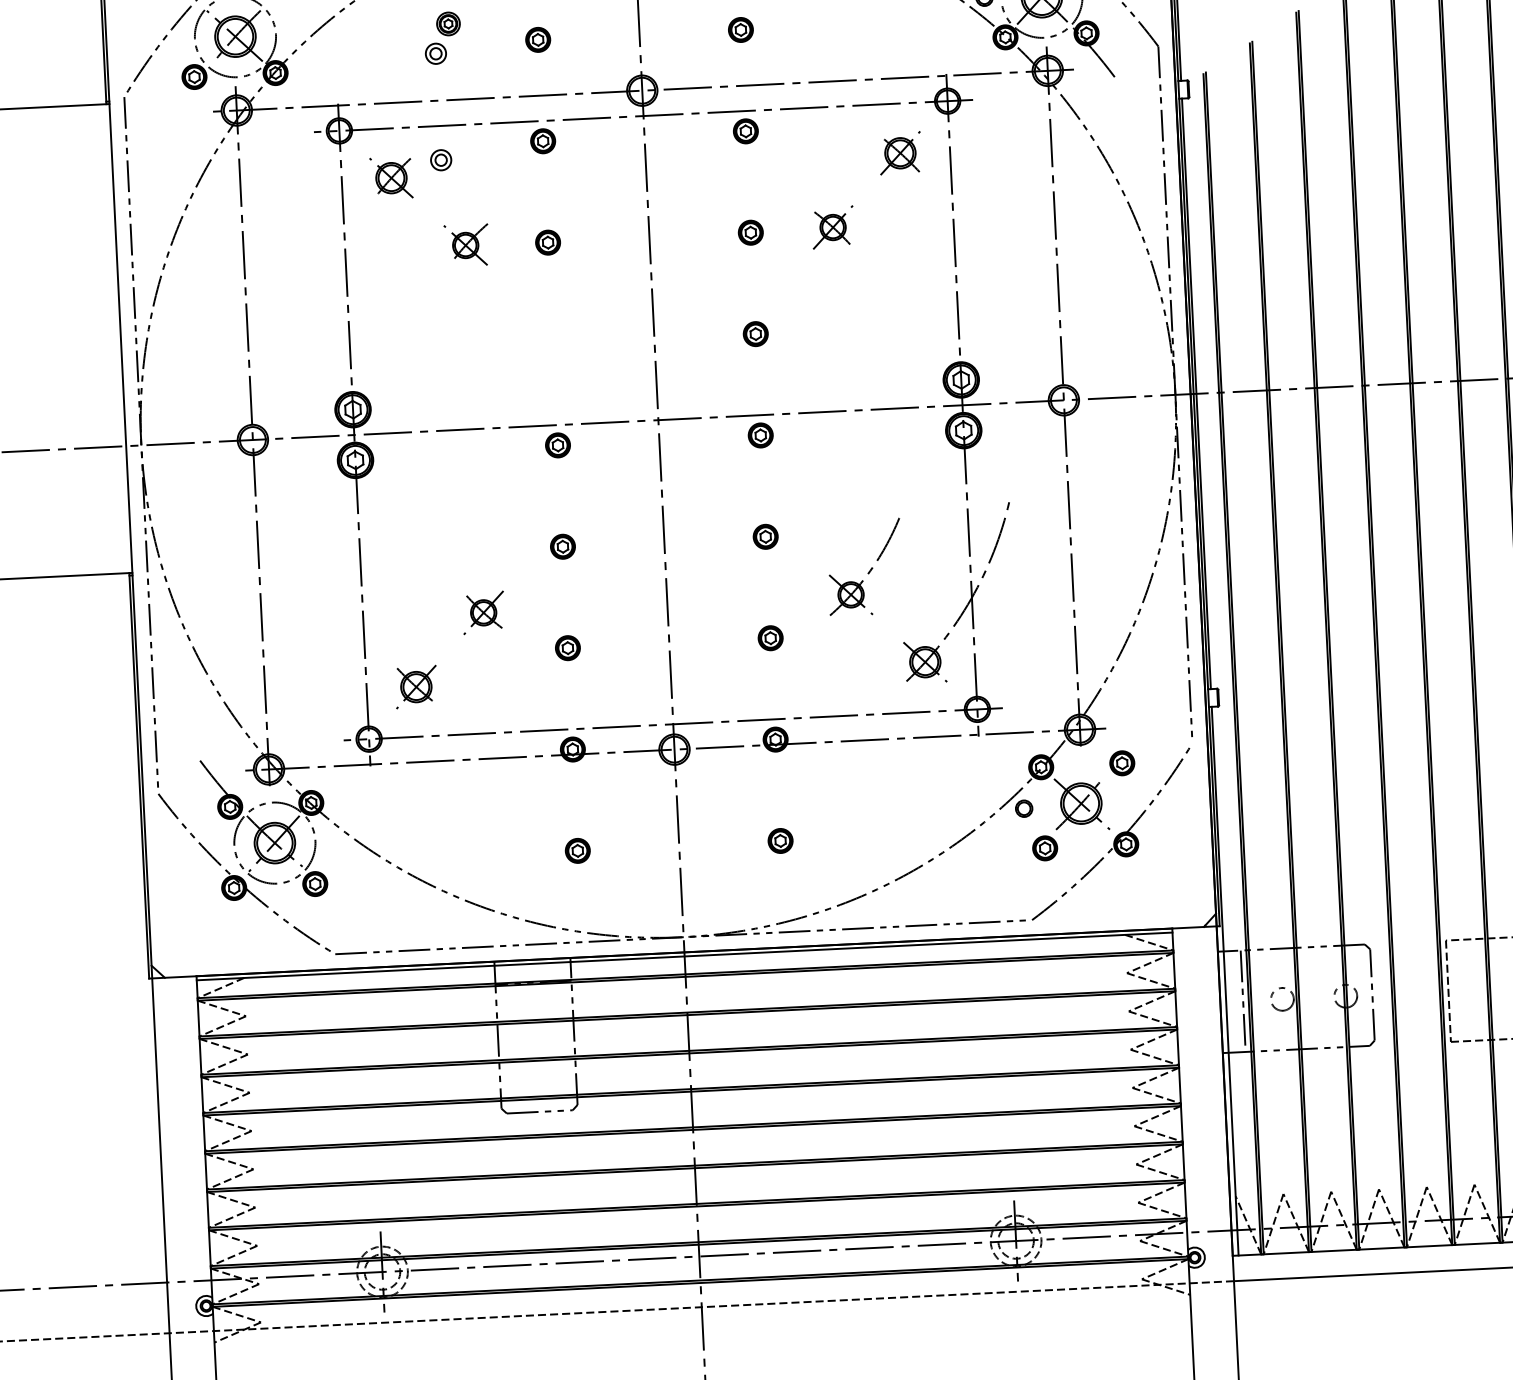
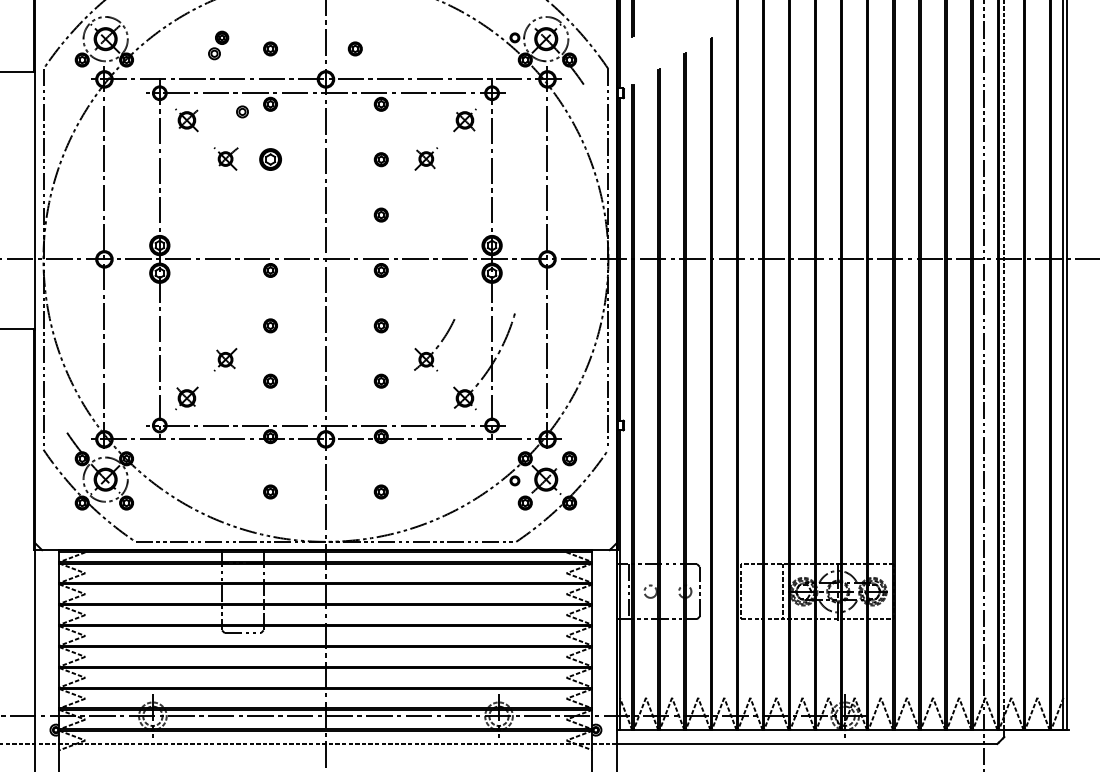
part: (739, 29) -> (354, 48), moved
part: (441, 159) -> (242, 111), moved
part: (547, 242) -> (270, 159), size x1.6

